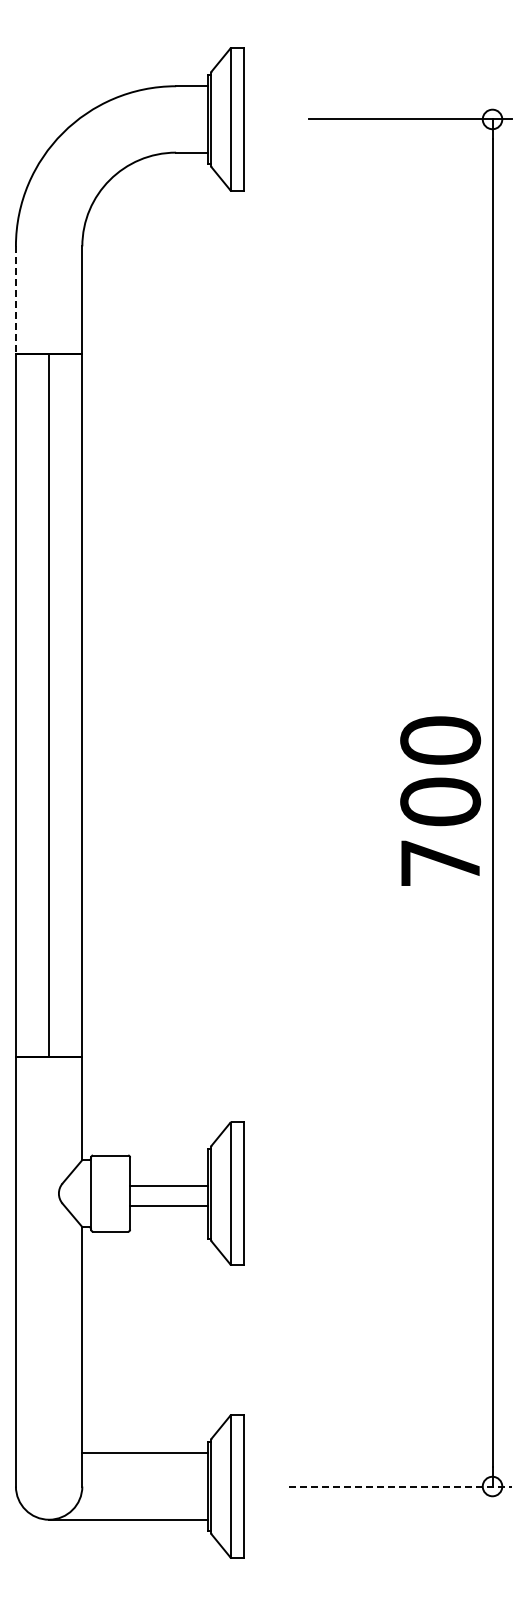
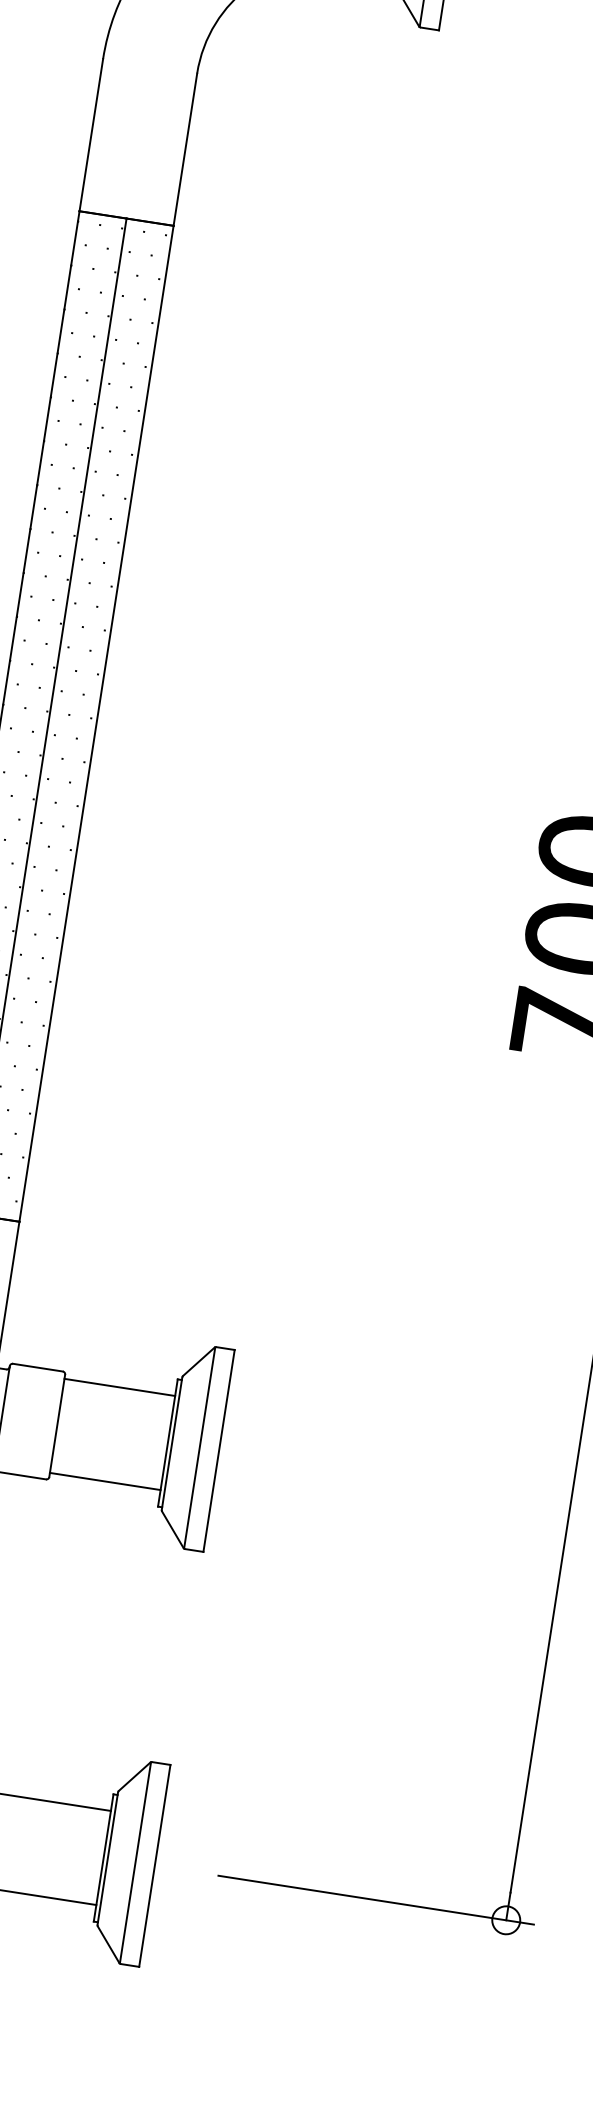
line: (15, 300) -> (90, 135), dashed -> solid
line: (169, 1186) -> (120, 1387), moved
line: (169, 1205) -> (105, 1481), moved
line: (401, 1486) -> (377, 1900), dashed -> solid

